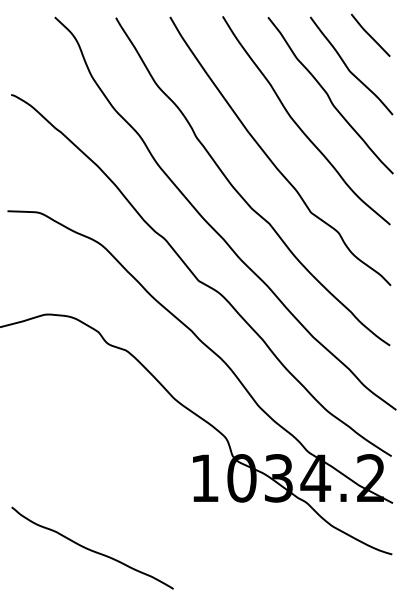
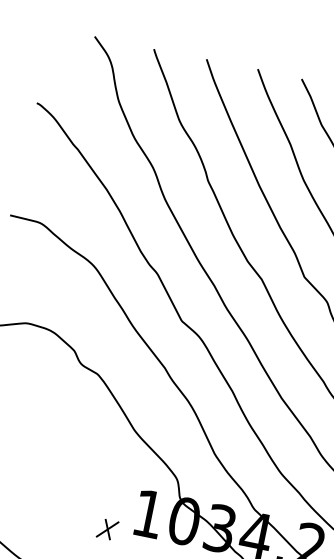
part: (167, 501) -> (107, 528), added

